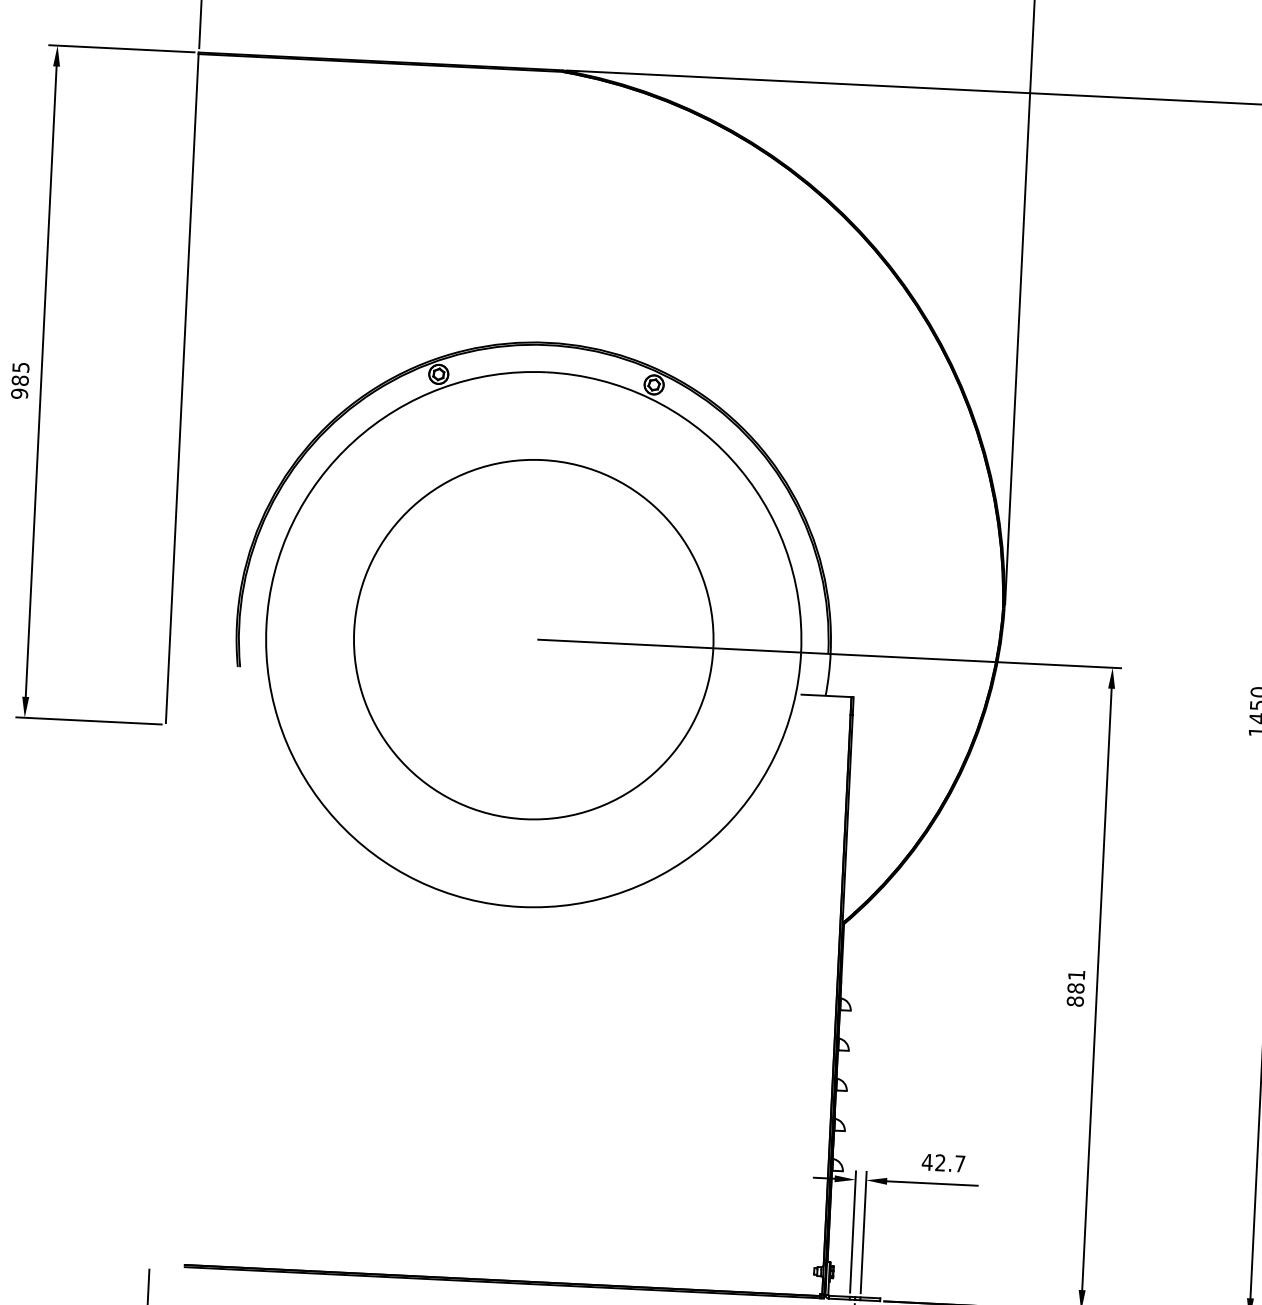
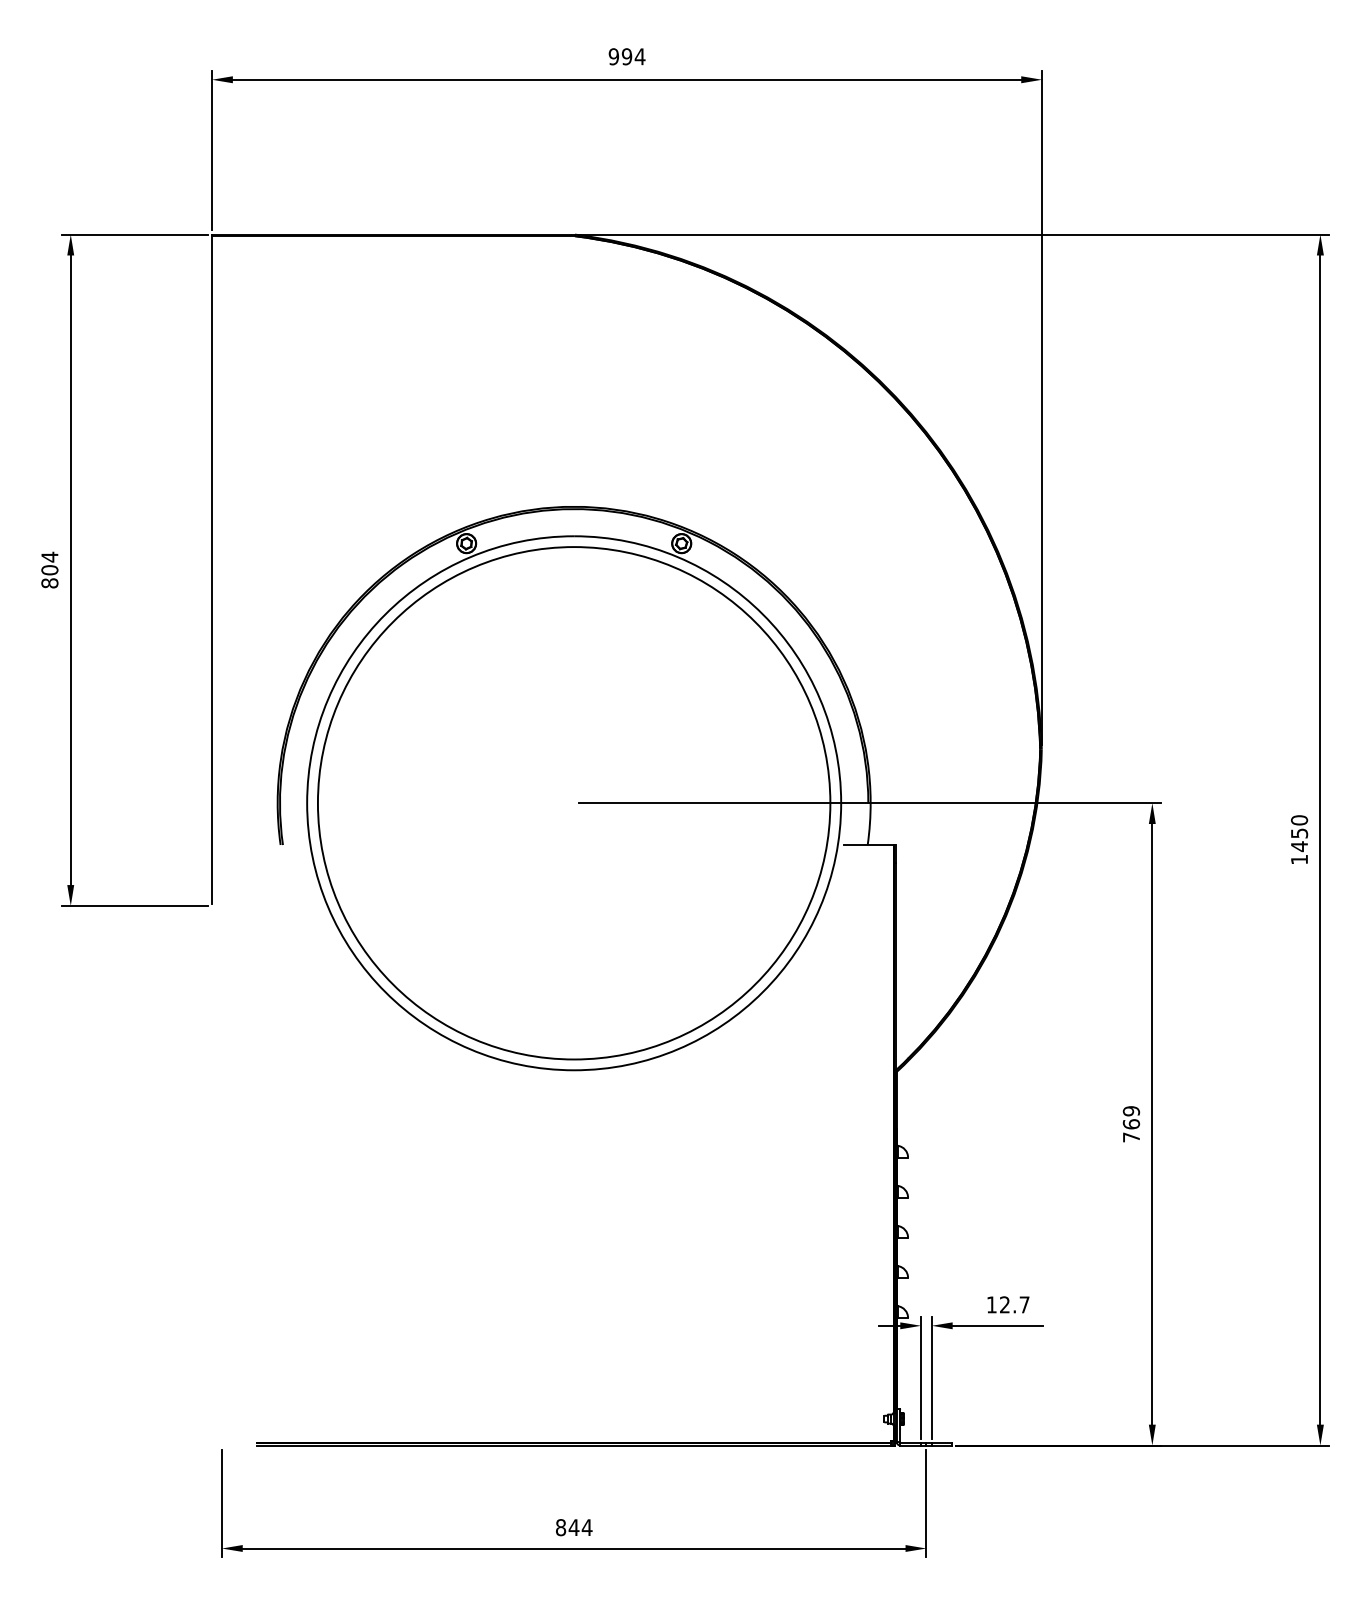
text: (19, 379) -> (49, 569), 985 -> 804
circle: (533, 639) -> (573, 803), size x1.43
text: (1076, 988) -> (1131, 1124), 881 -> 769
text: (927, 1161) -> (991, 1304), 42.7 -> 12.7

